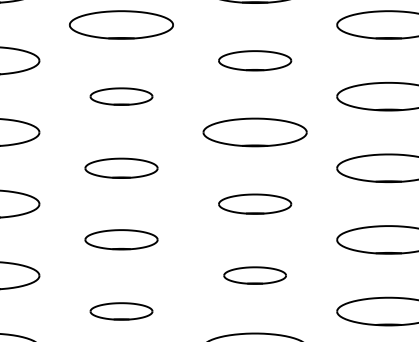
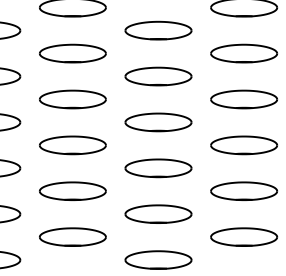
part: (255, 60) -> (158, 76), size x1.43
part: (120, 96) -> (72, 99), size x1.67
part: (120, 168) -> (72, 145), size x1.43
part: (255, 204) -> (158, 168), size x1.43
part: (120, 238) -> (72, 190), size x1.43
part: (255, 274) -> (158, 213), size x1.67
part: (120, 310) -> (72, 236), size x1.67

